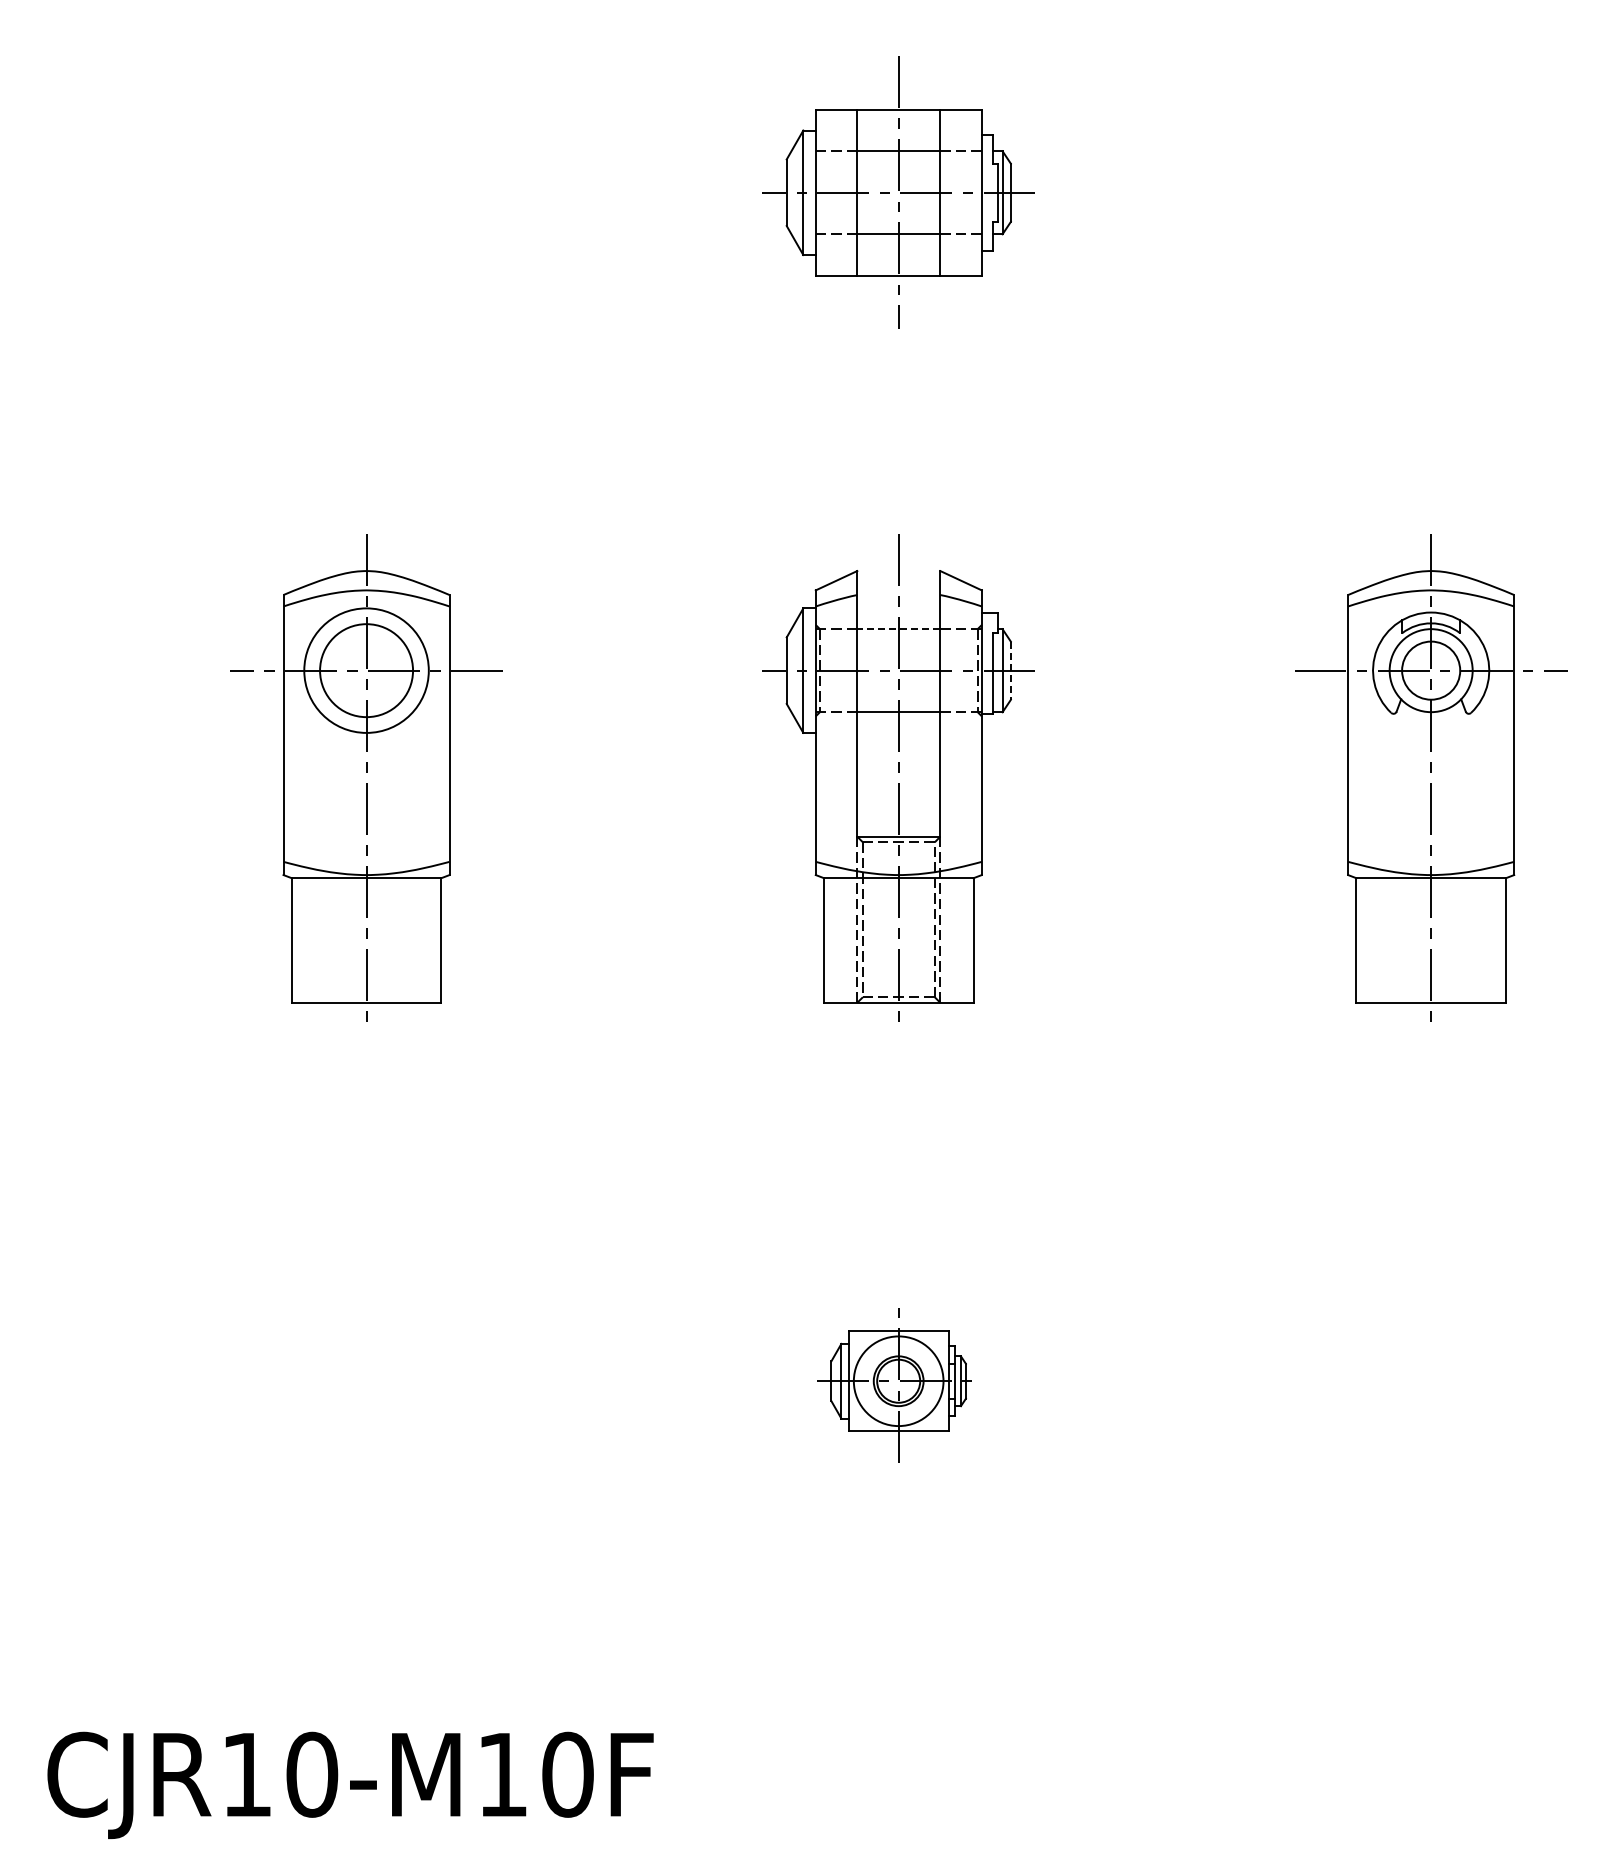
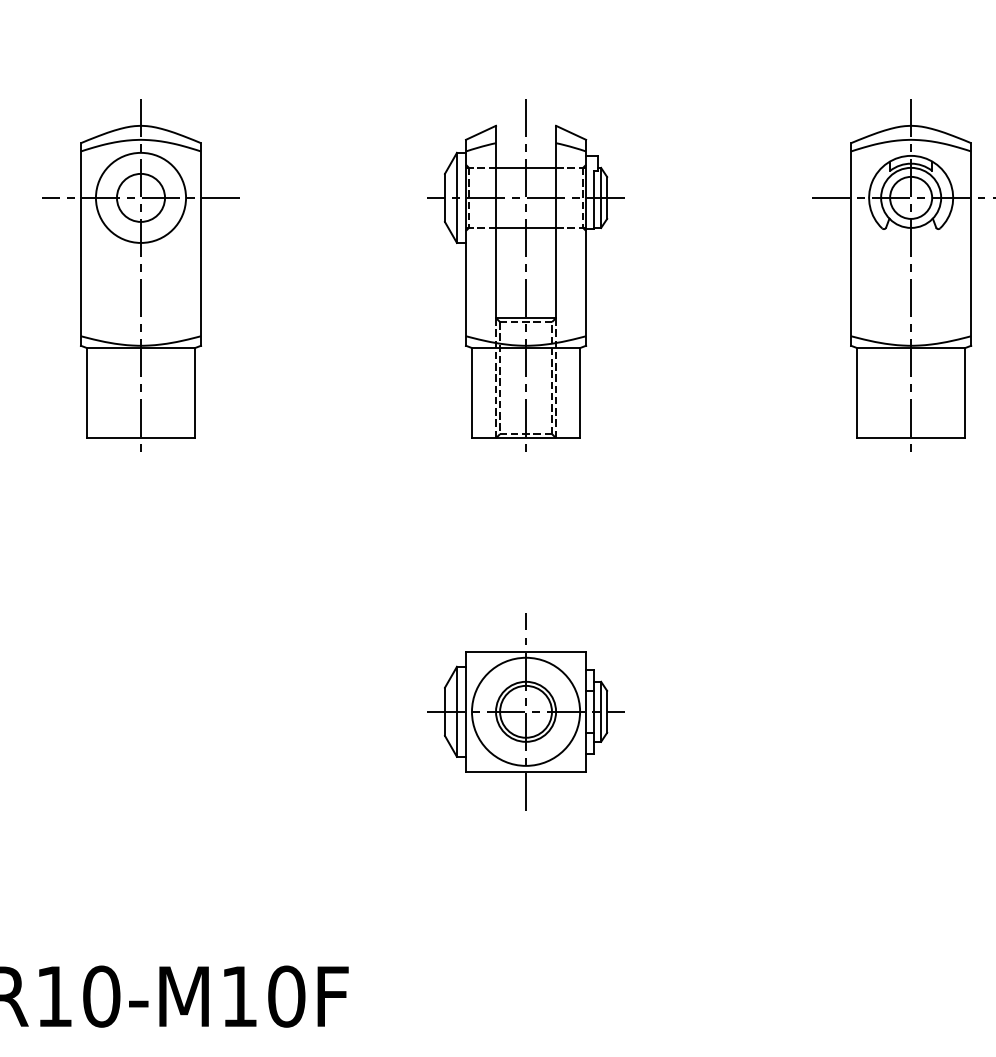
line: (898, 629) -> (525, 168), dashed -> solid
circle: (366, 670) -> (140, 197), size x0.71
line: (1010, 671) -> (606, 198), dashed -> solid
part: (898, 1381) -> (525, 712), size x1.67

